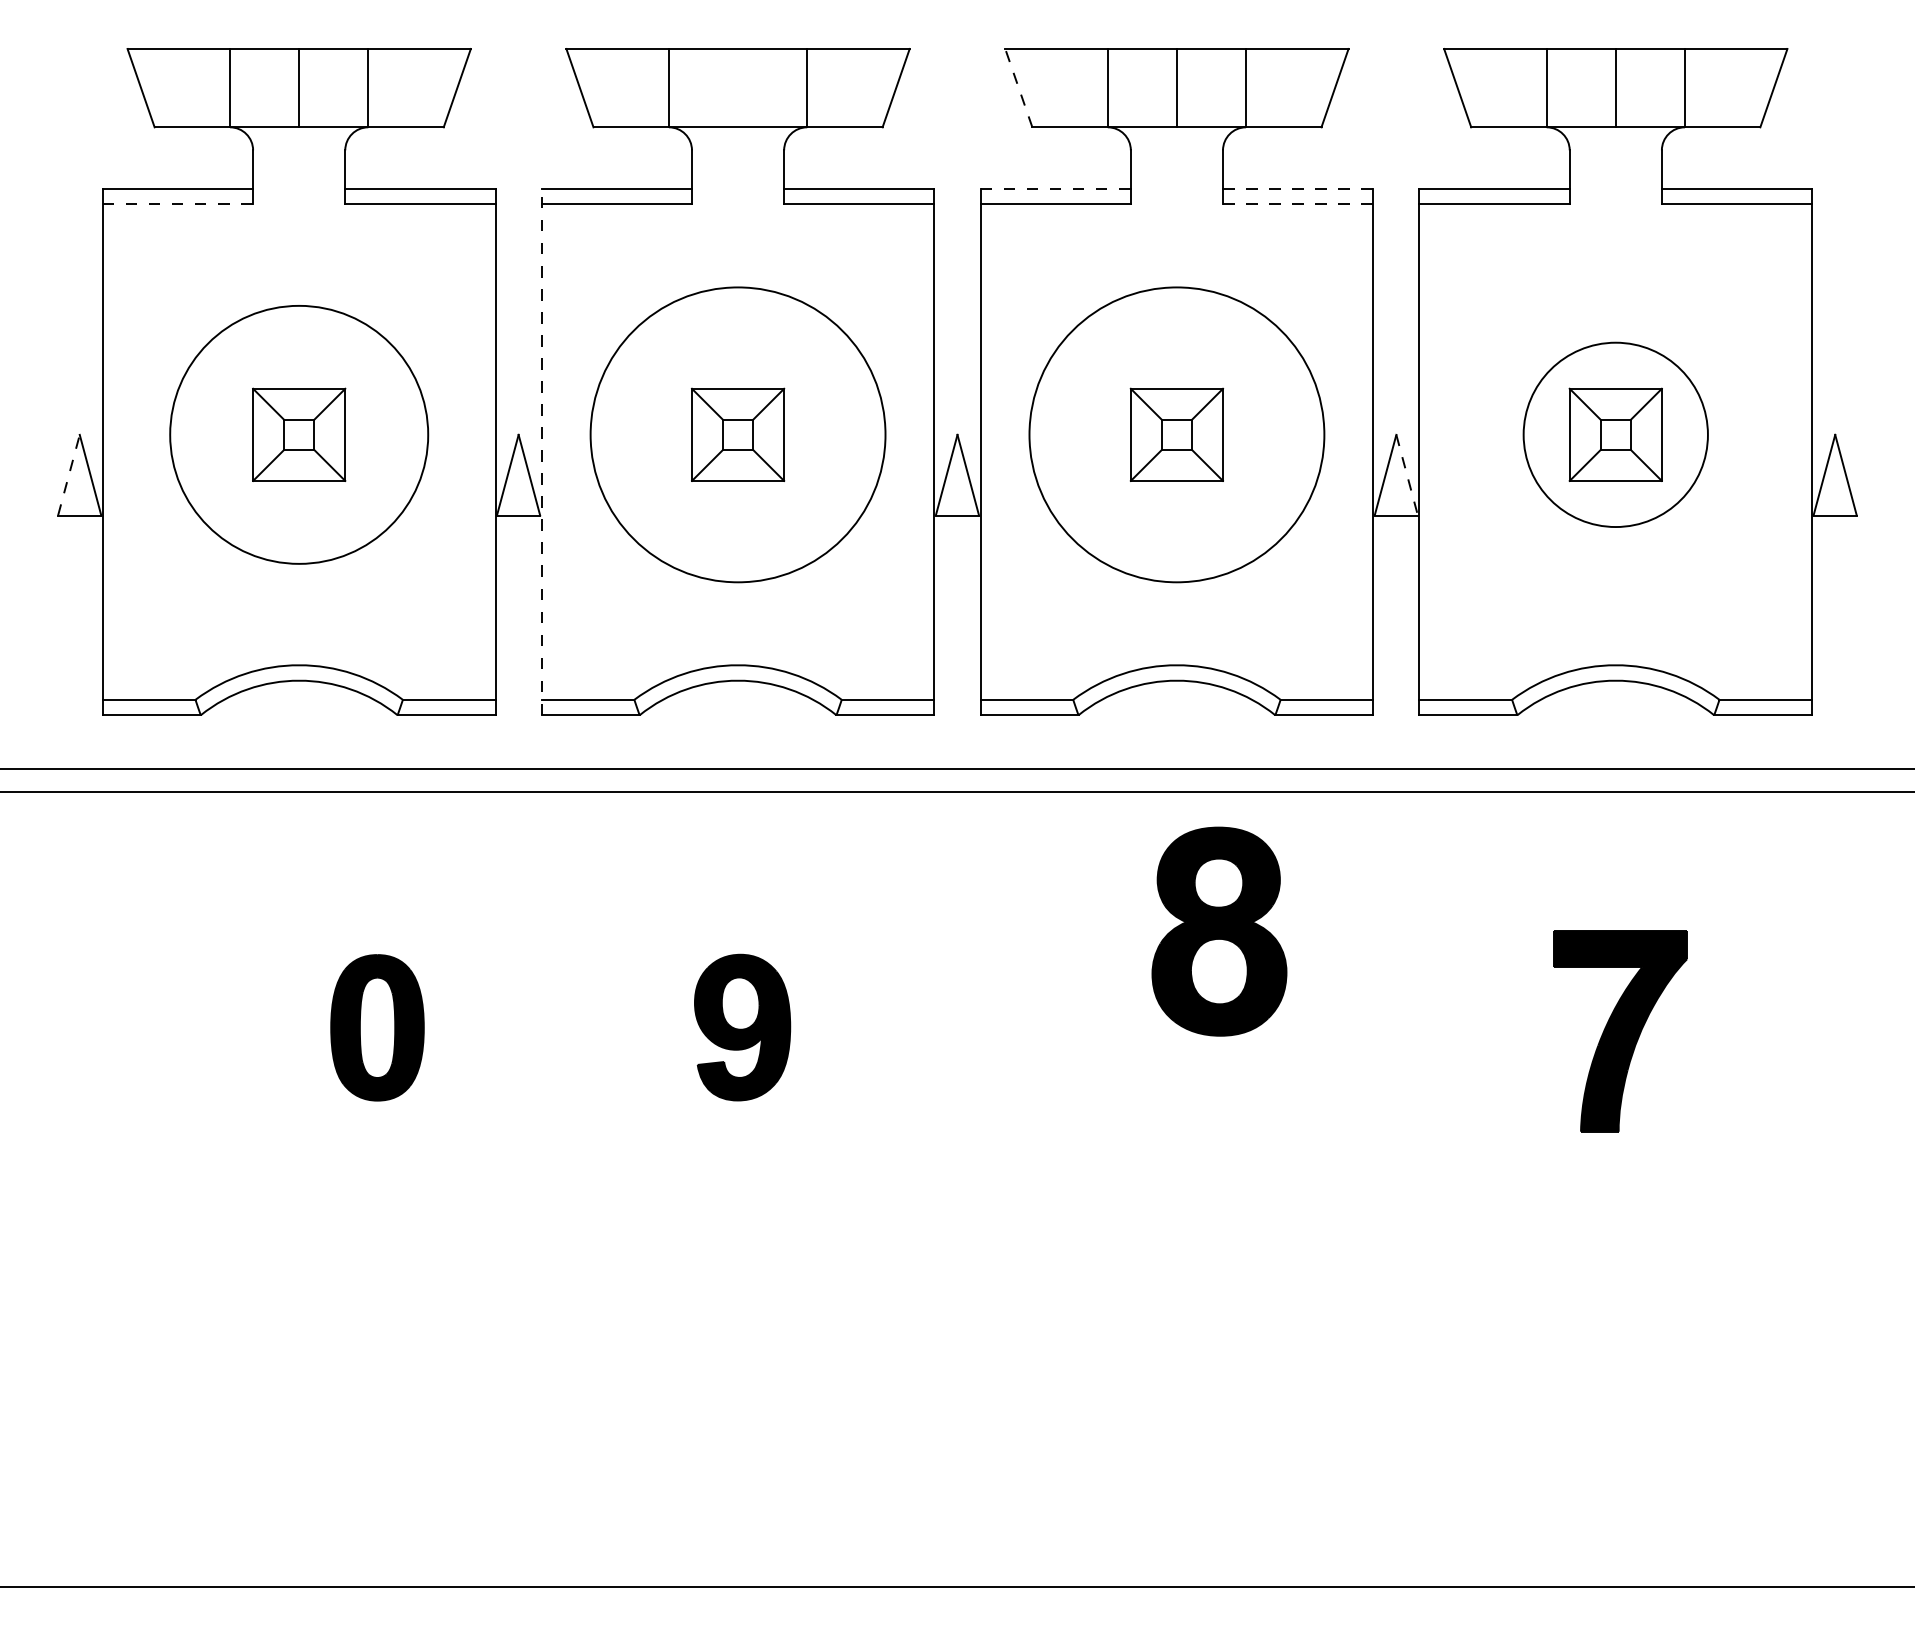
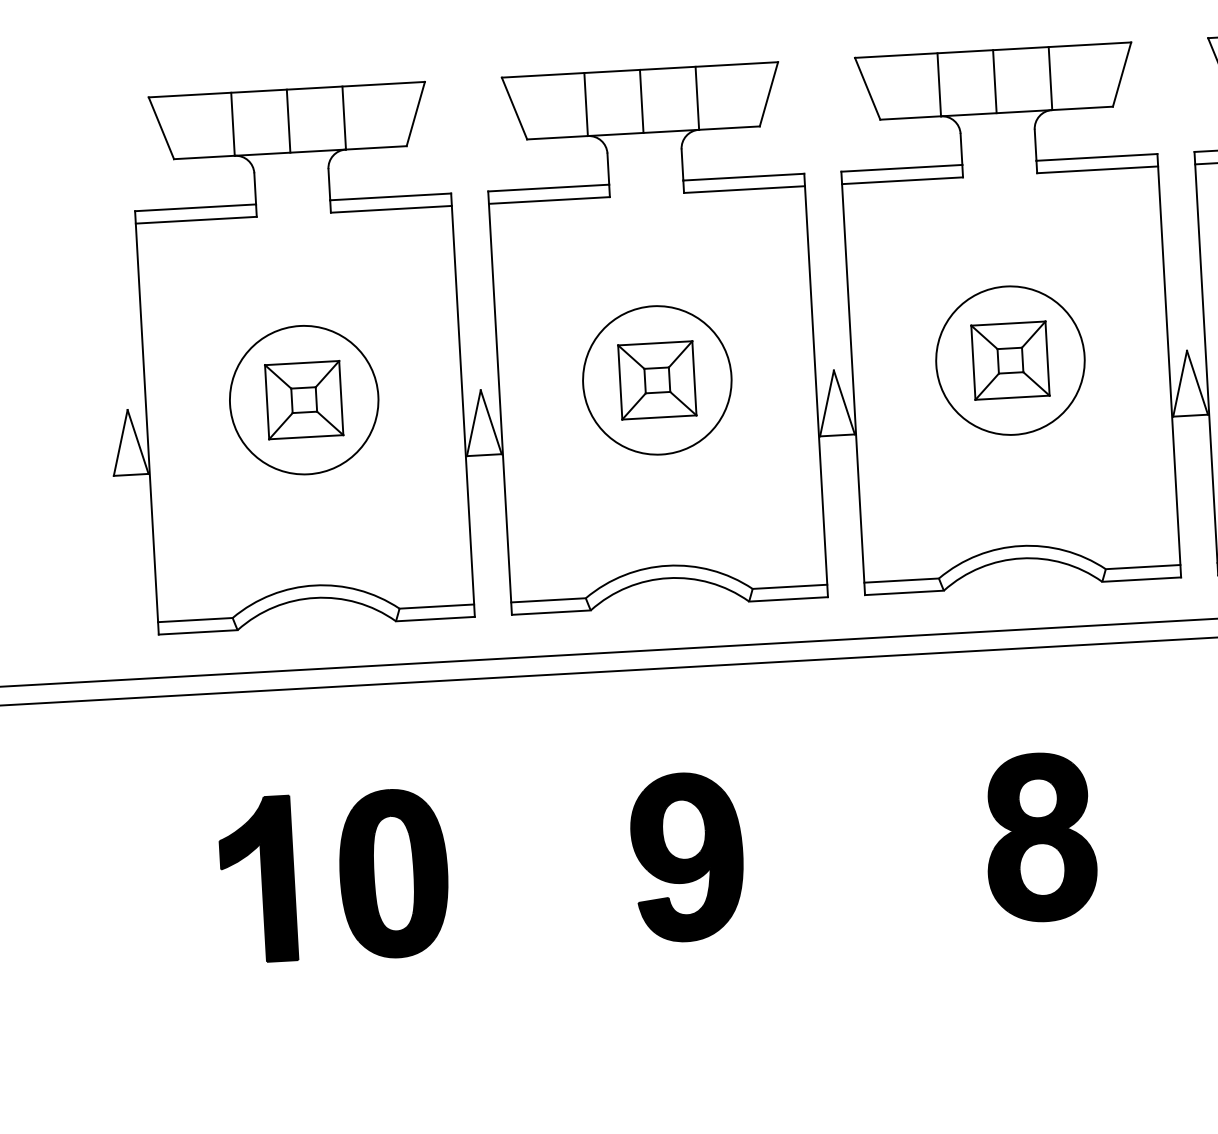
line: (1018, 87) -> (867, 88), dashed -> solid
line: (738, 88) -> (642, 101), added
line: (1056, 189) -> (902, 168), dashed -> solid
line: (1298, 189) -> (1097, 157), dashed -> solid
line: (178, 204) -> (196, 220), dashed -> solid
line: (1298, 204) -> (1097, 169), dashed -> solid
circle: (299, 434) -> (304, 399), size x0.71
circle: (737, 434) -> (656, 380), size x0.62
circle: (1176, 434) -> (1010, 360), size x0.62
line: (541, 451) -> (499, 402), dashed -> solid
line: (68, 475) -> (120, 443), dashed -> solid
line: (1407, 475) -> (1197, 382), dashed -> solid
part: (1219, 931) -> (1040, 837), moved
part: (208, 1025) -> (257, 879), added
part: (377, 1027) -> (393, 873), size x1.43
part: (742, 1027) -> (687, 857), size x1.43

